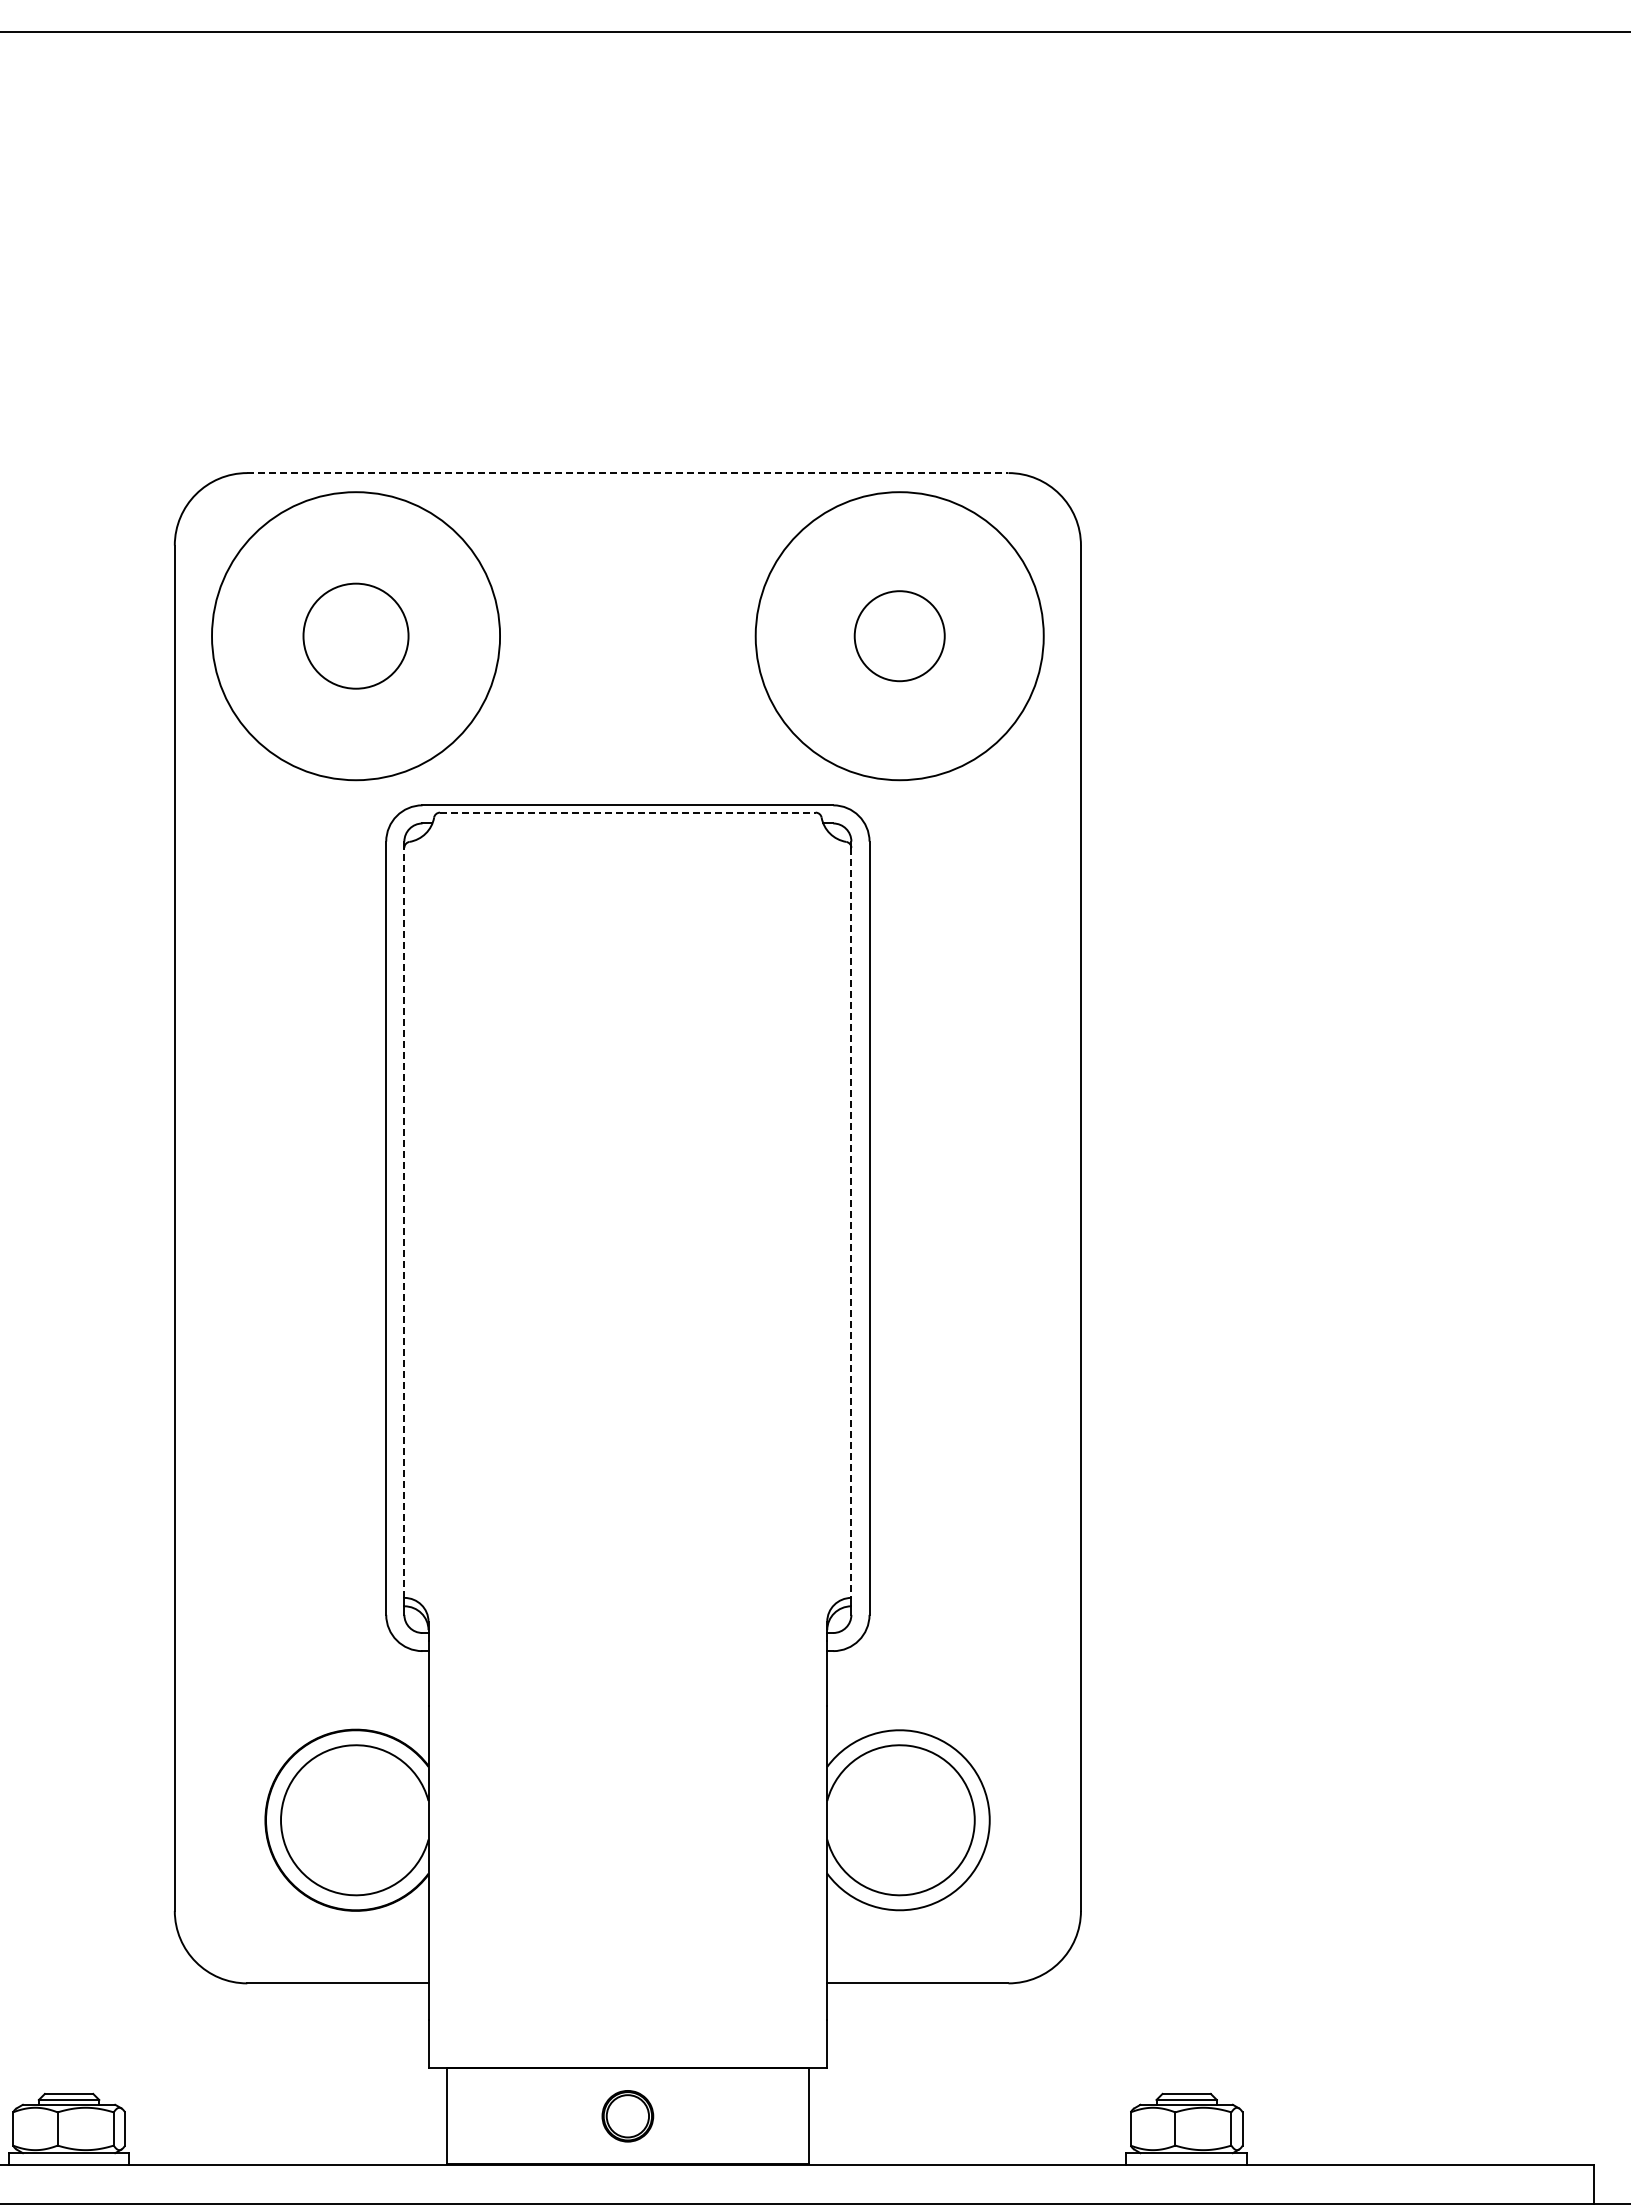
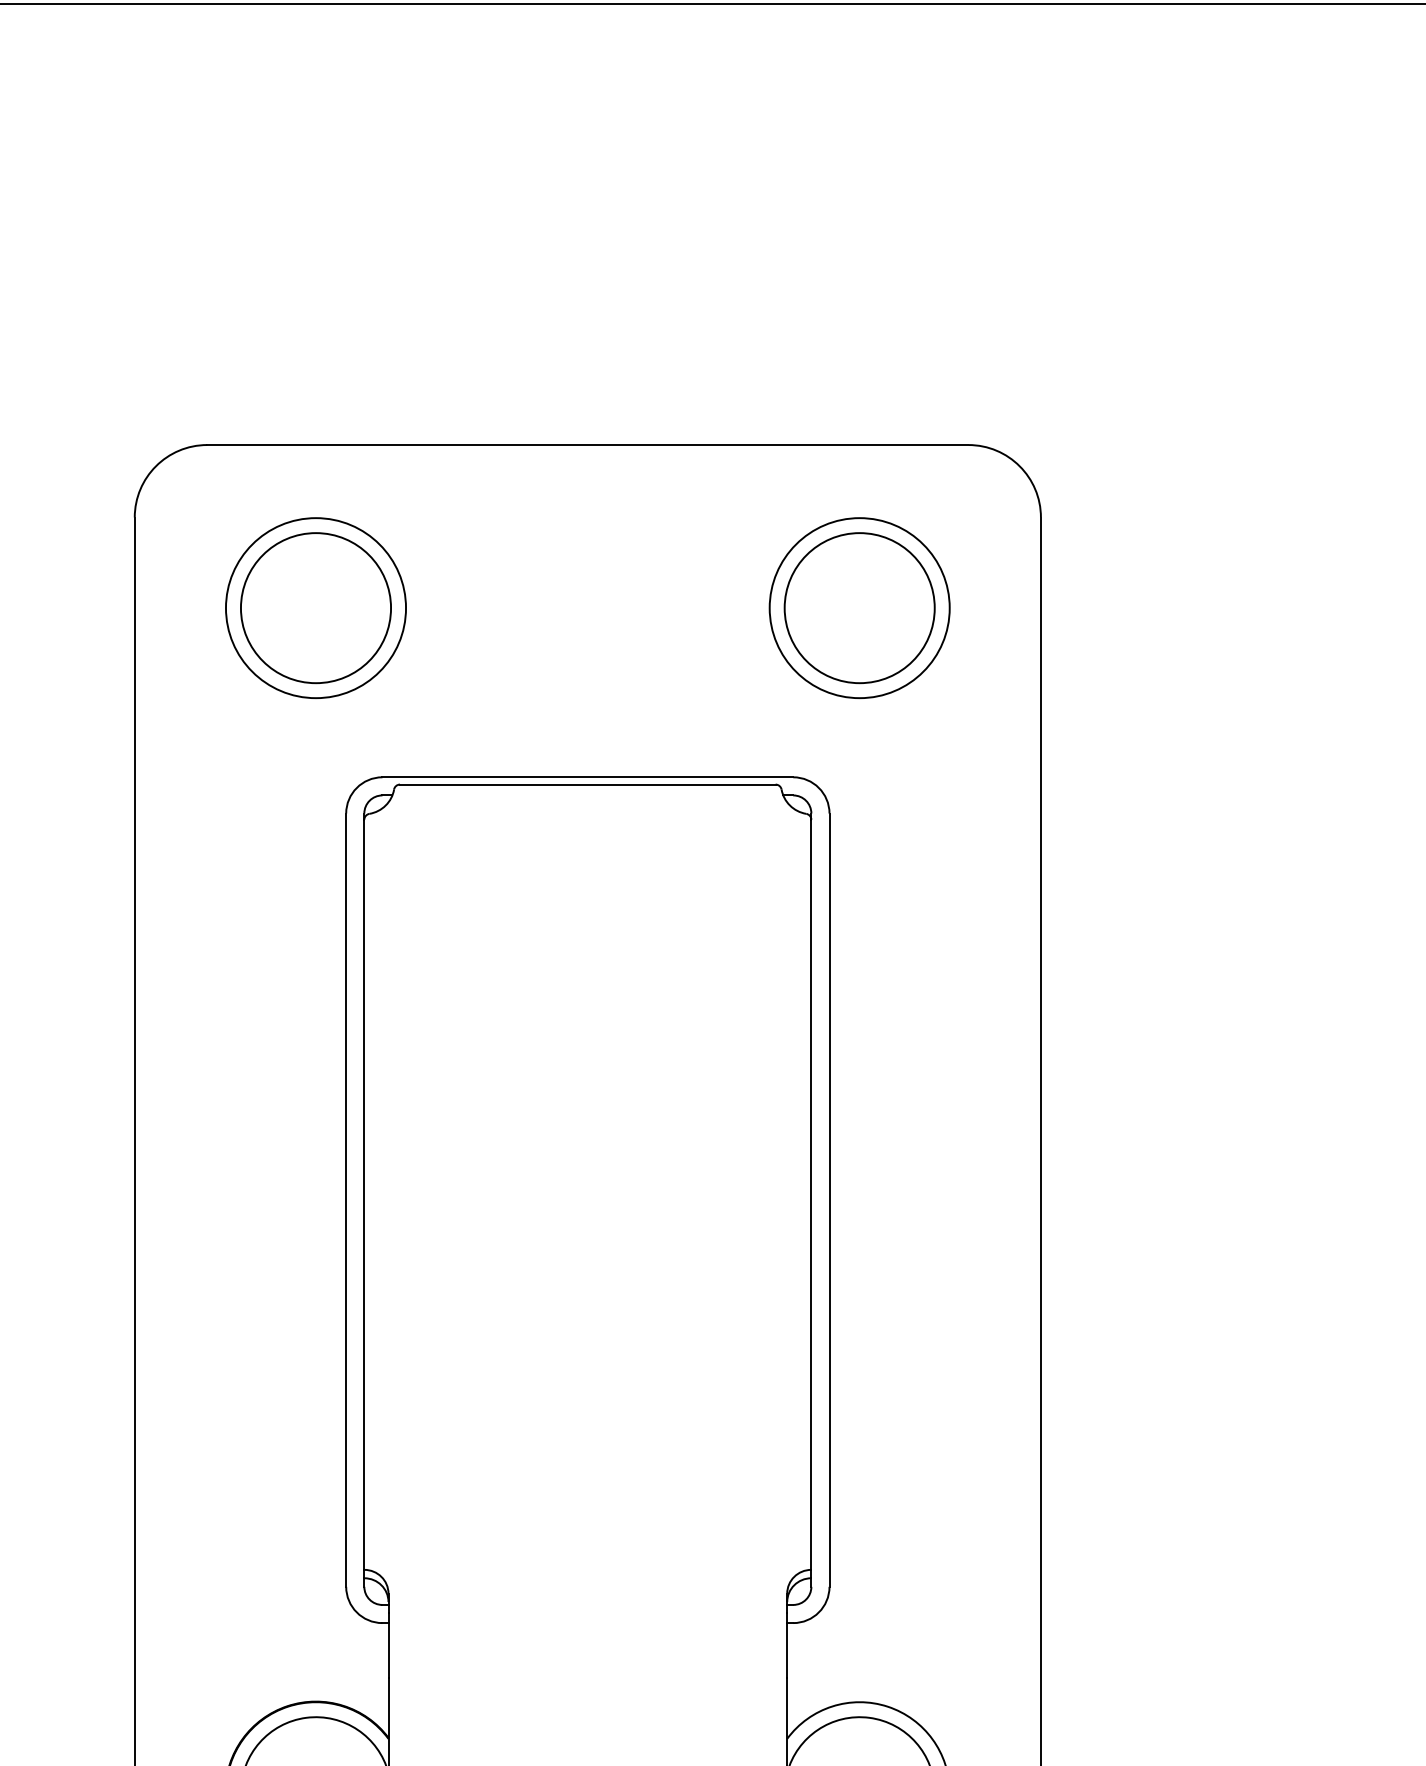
line: (627, 473) -> (587, 445), dashed -> solid
circle: (356, 636) -> (316, 608), size x0.62
circle: (356, 636) -> (316, 608), size x1.43
circle: (899, 636) -> (859, 608), size x0.62
circle: (899, 636) -> (859, 608), size x1.67
line: (627, 812) -> (587, 784), dashed -> solid
line: (404, 1222) -> (364, 1194), dashed -> solid
line: (851, 1223) -> (811, 1195), dashed -> solid

